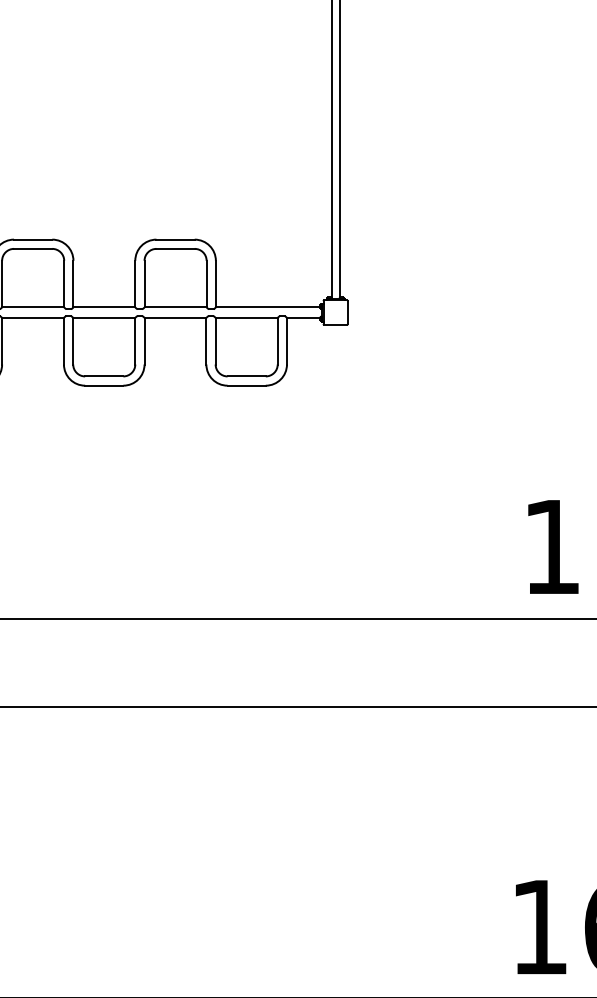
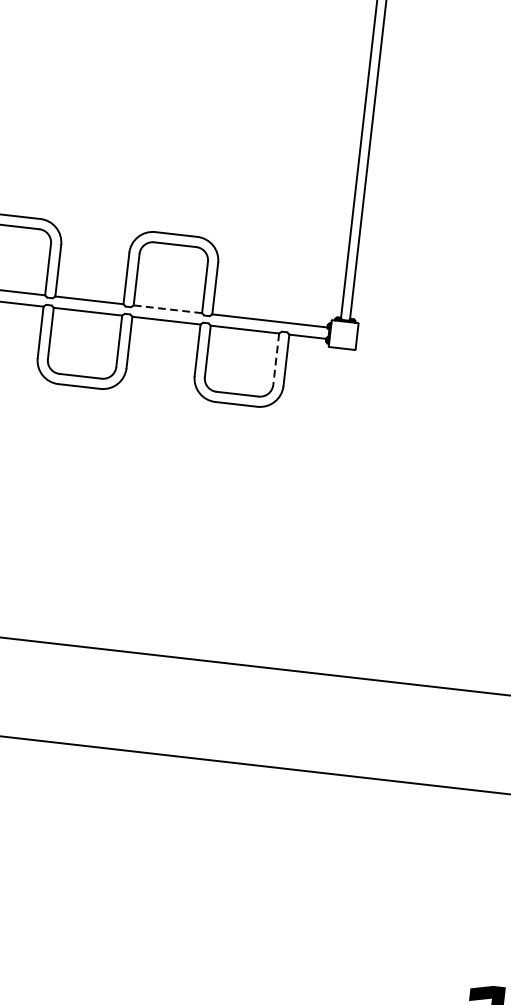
line: (175, 307) -> (167, 309), solid -> dashed
line: (277, 341) -> (275, 359), solid -> dashed

